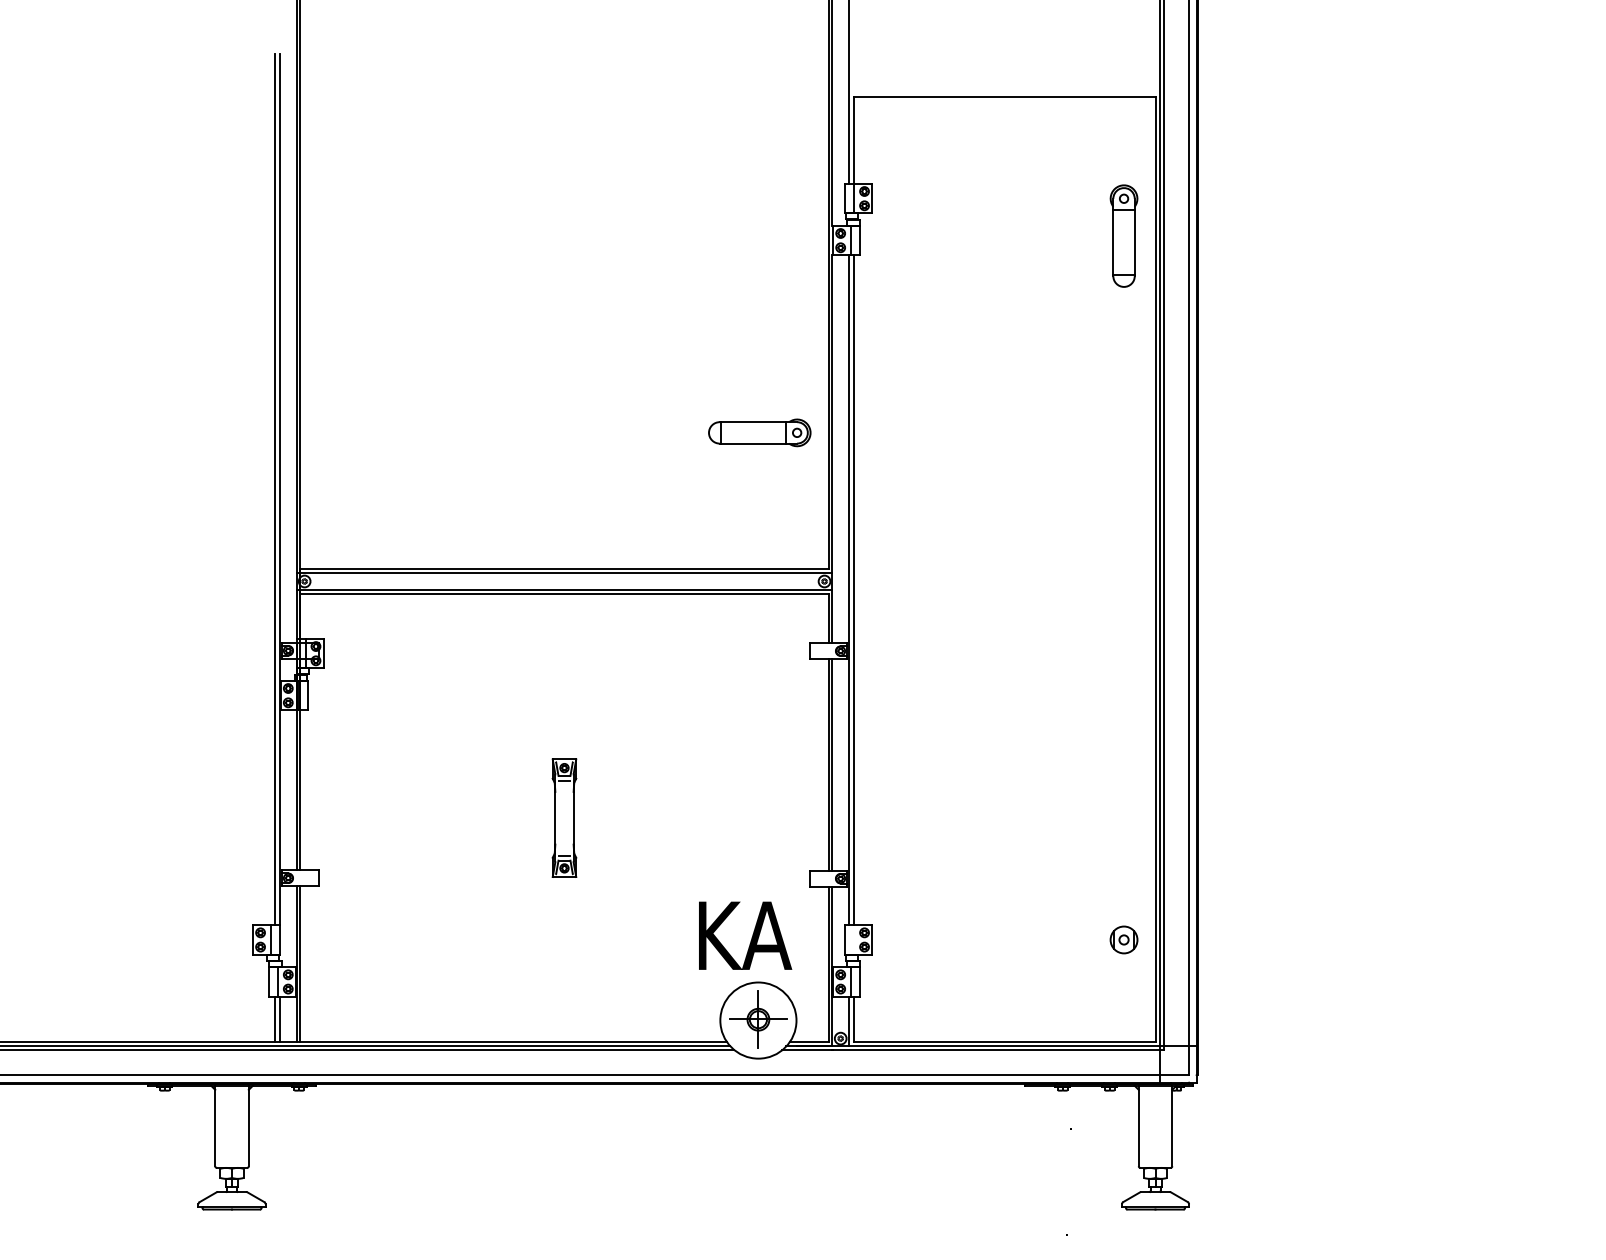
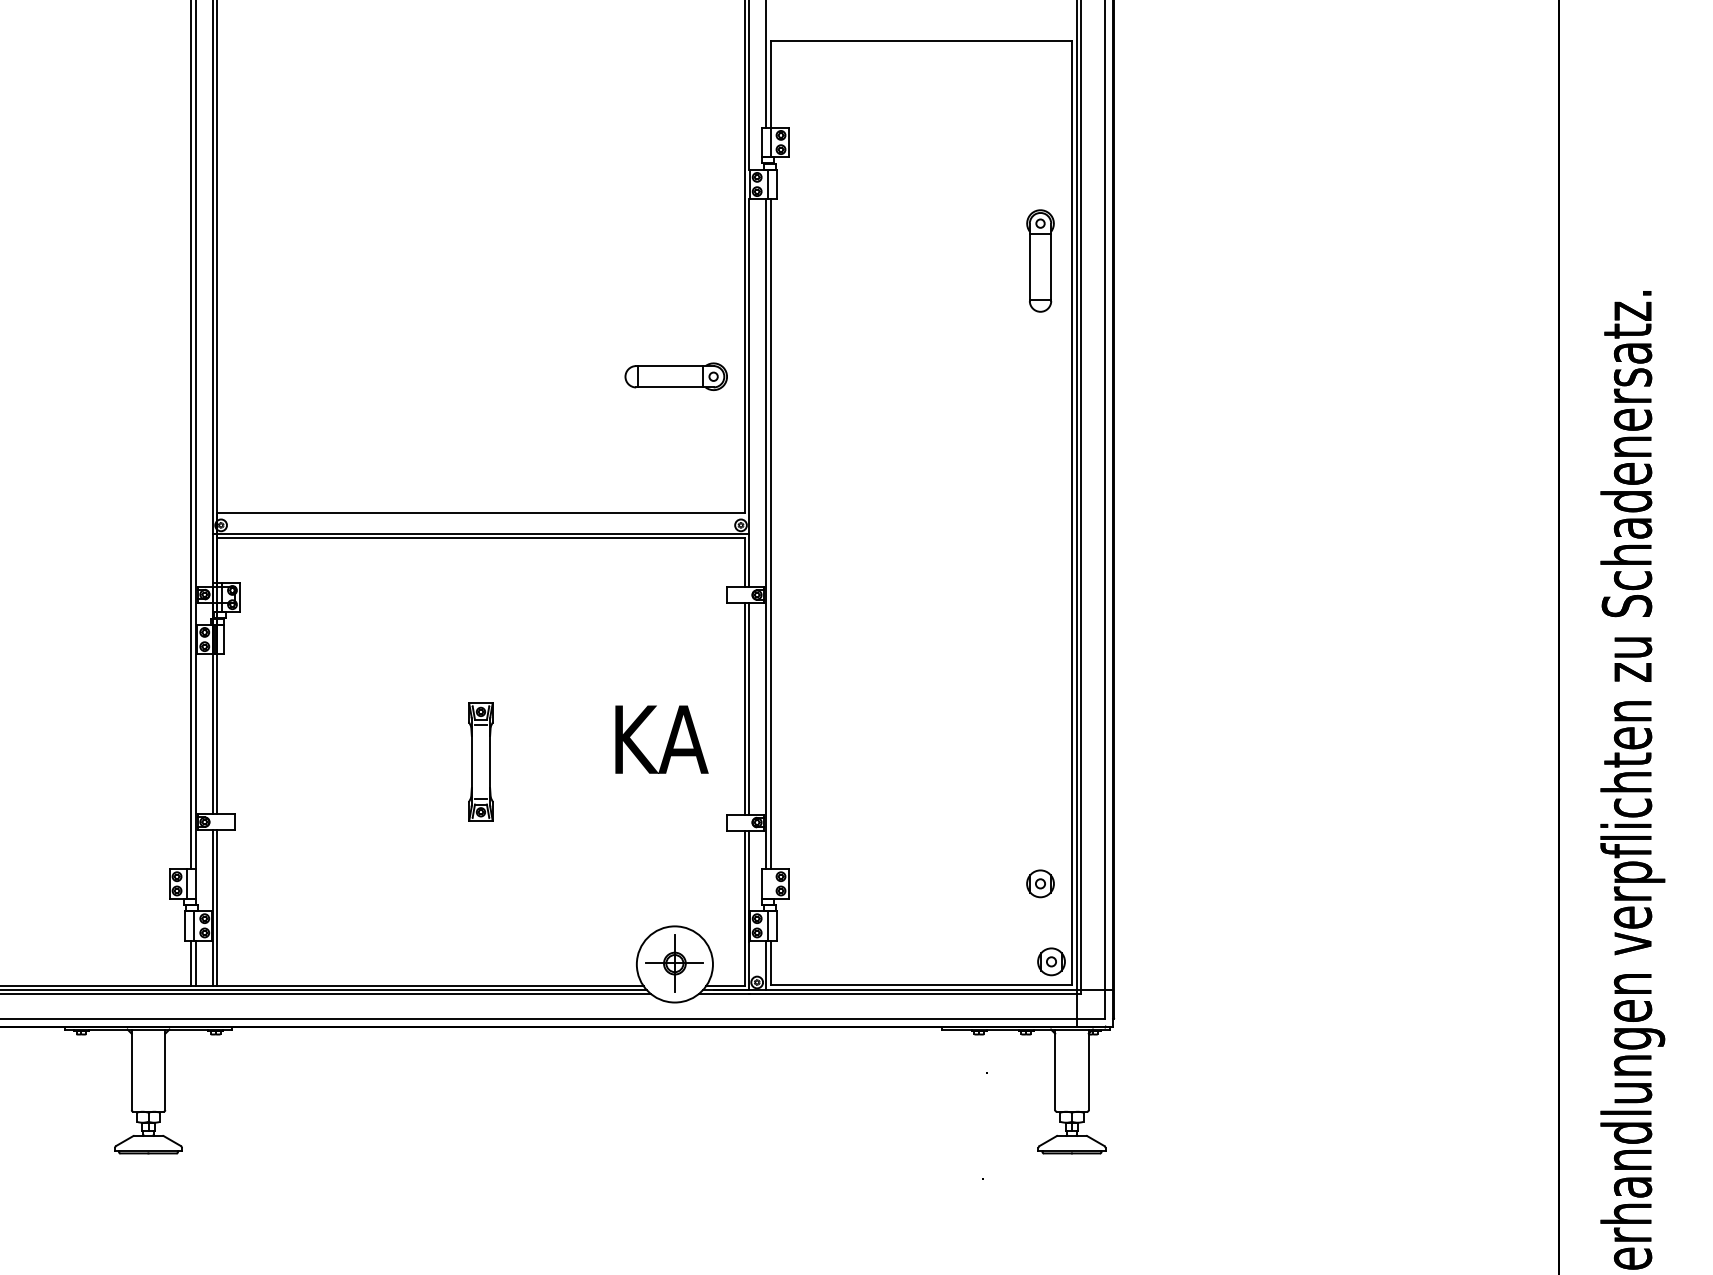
part: (1124, 235) -> (1040, 260), moved
line: (564, 572) -> (480, 516), removed
text: (745, 935) -> (661, 739), moved
part: (1135, 1017) -> (1051, 961), added

